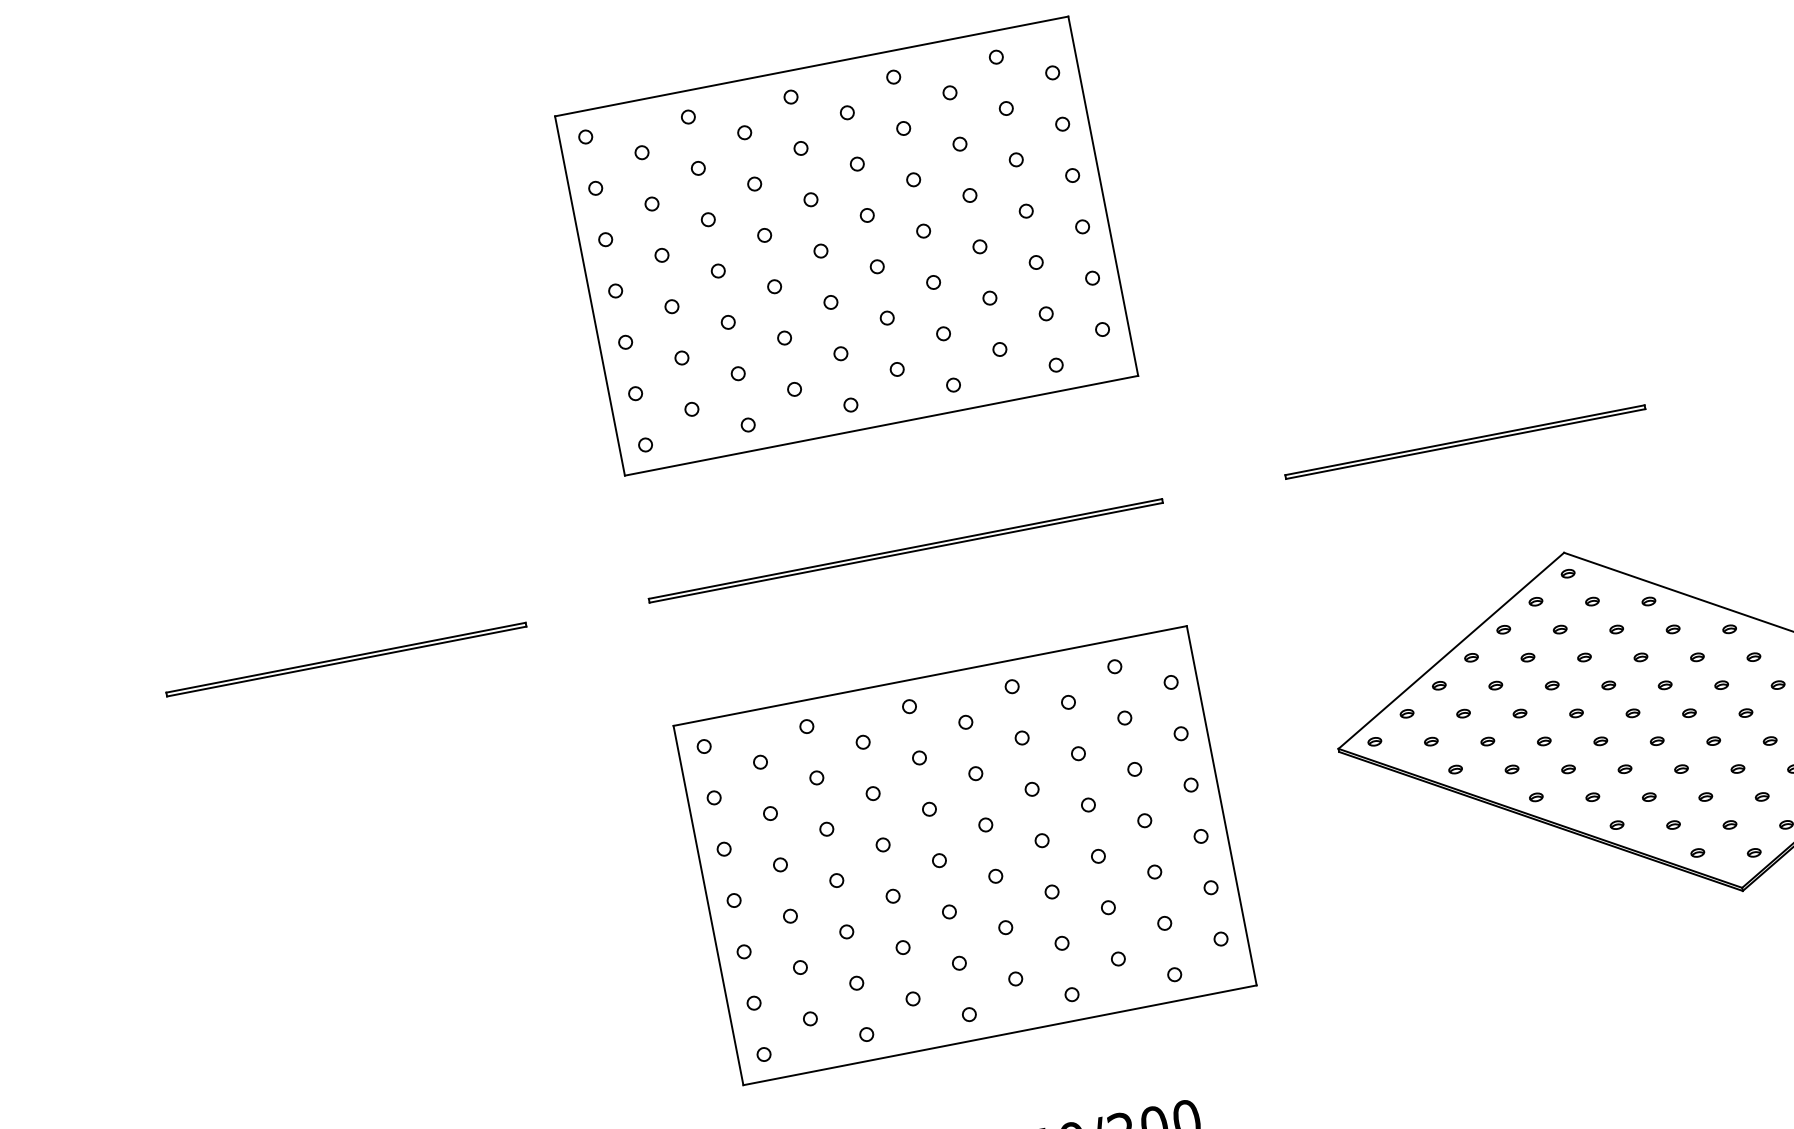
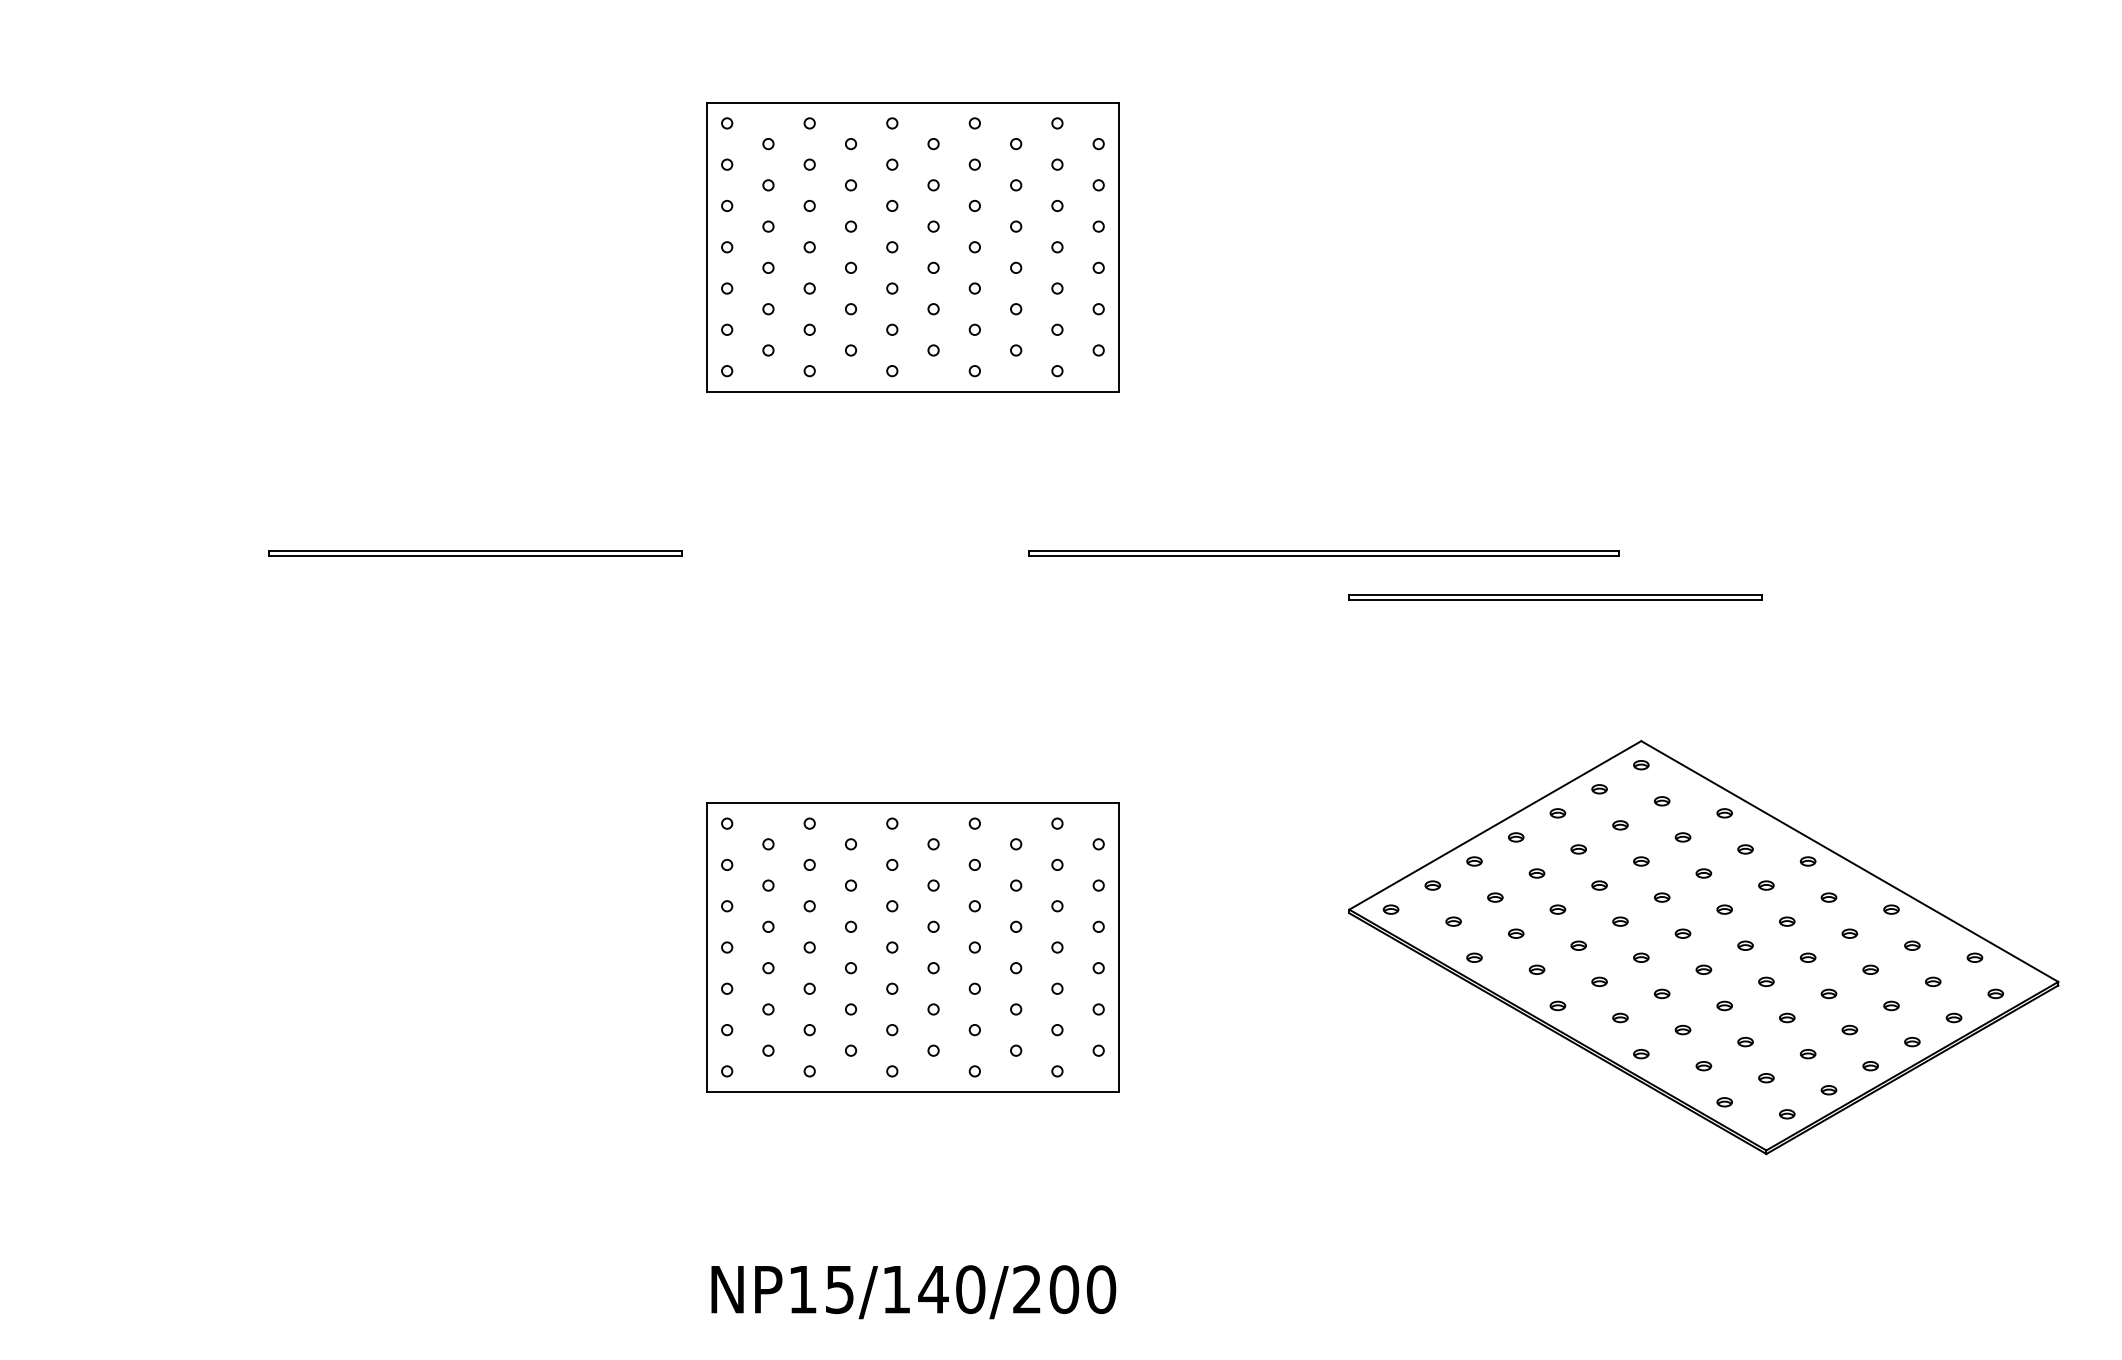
part: (846, 246) -> (912, 247), size x0.7
part: (905, 551) -> (1323, 553), moved
part: (346, 659) -> (475, 553), moved
part: (964, 855) -> (912, 947), size x0.7

